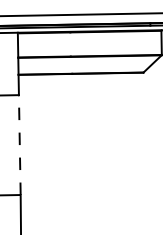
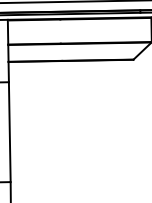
line: (19, 145) -> (9, 132), dashed -> solid

